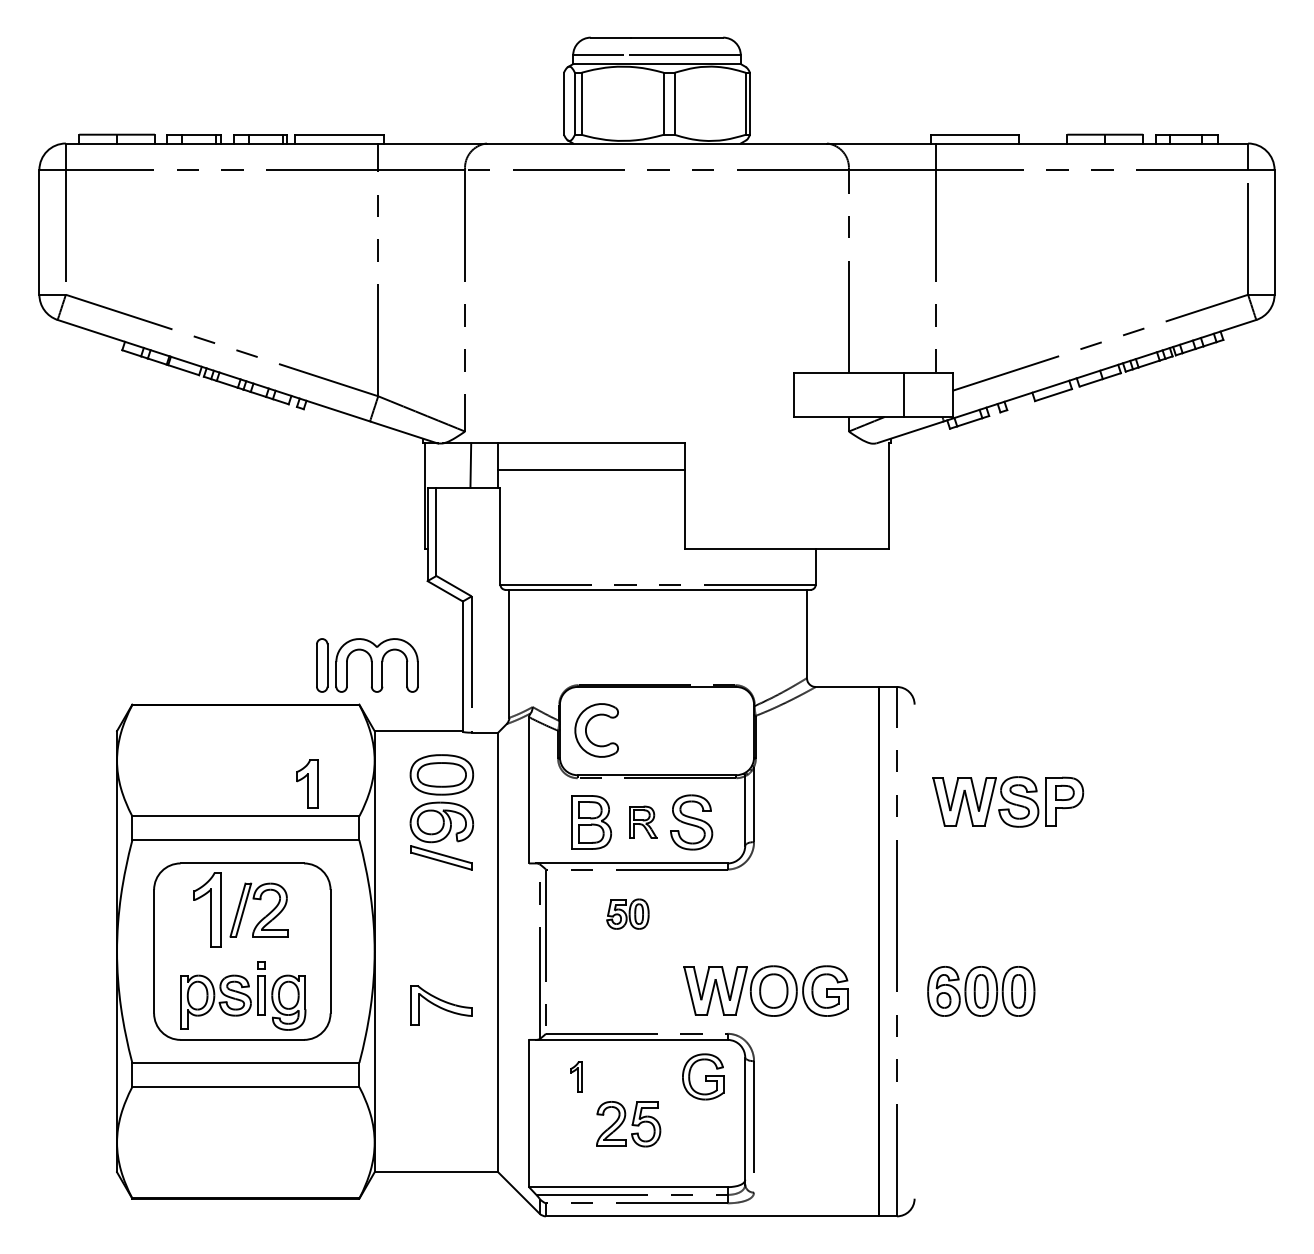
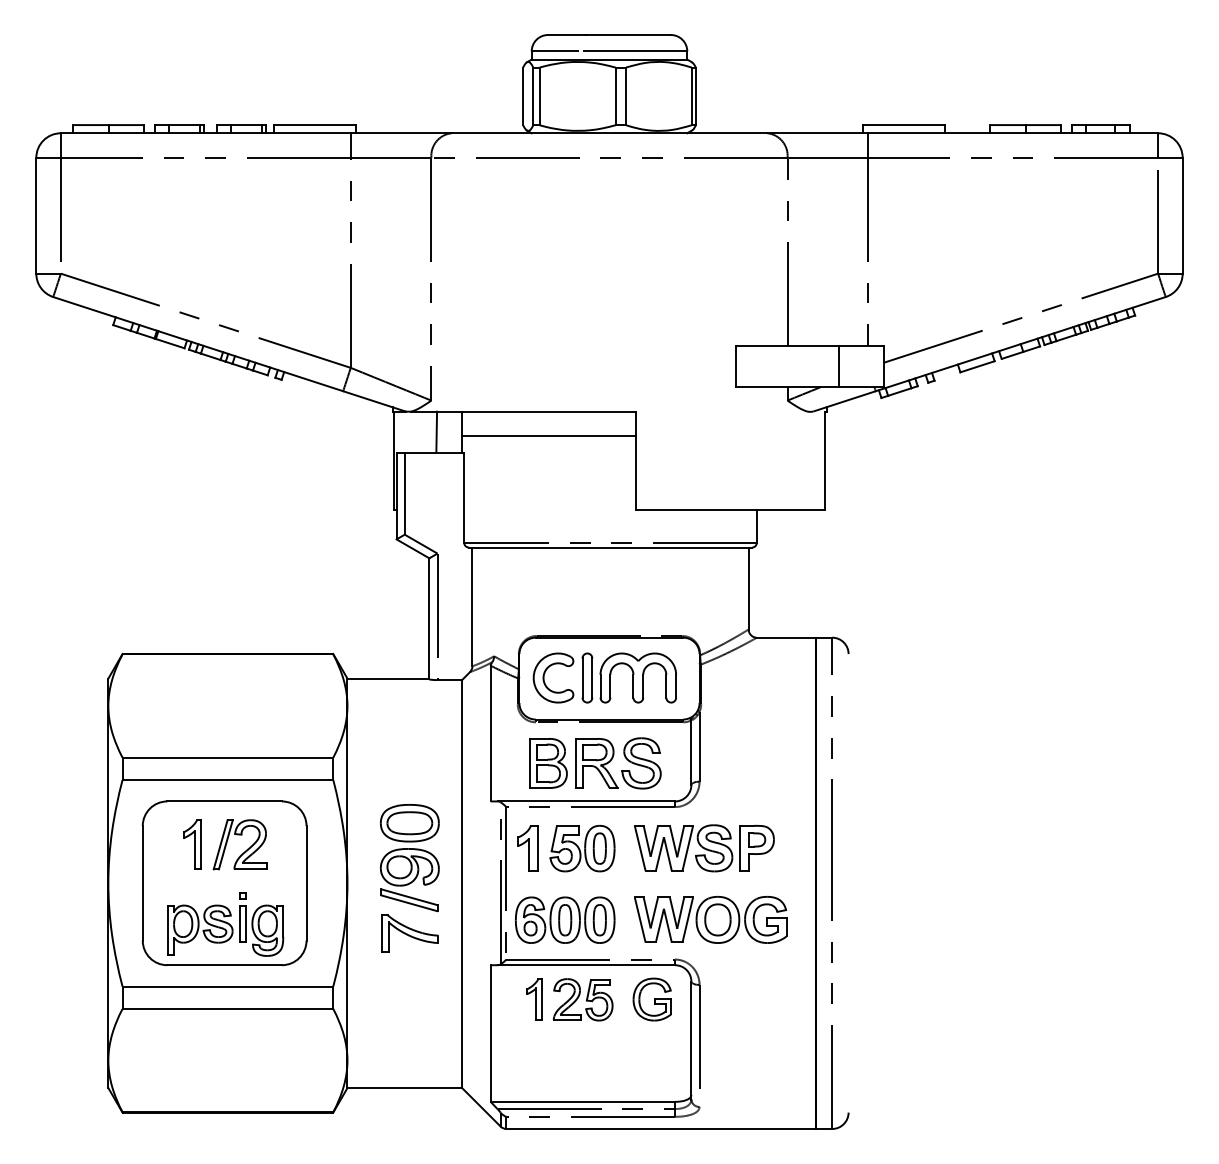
part: (367, 665) -> (629, 678), moved
part: (307, 783) -> (528, 847), moved
part: (1008, 801) -> (704, 847), moved
part: (441, 812) -> (409, 858), moved
part: (643, 822) -> (596, 763), size x1.67
part: (207, 910) -> (192, 845), size x0.71
part: (627, 913) -> (582, 847), size x1.67
part: (981, 991) -> (565, 920), moved
part: (575, 1076) -> (533, 999), size x1.43
part: (628, 1124) -> (583, 1000), moved

